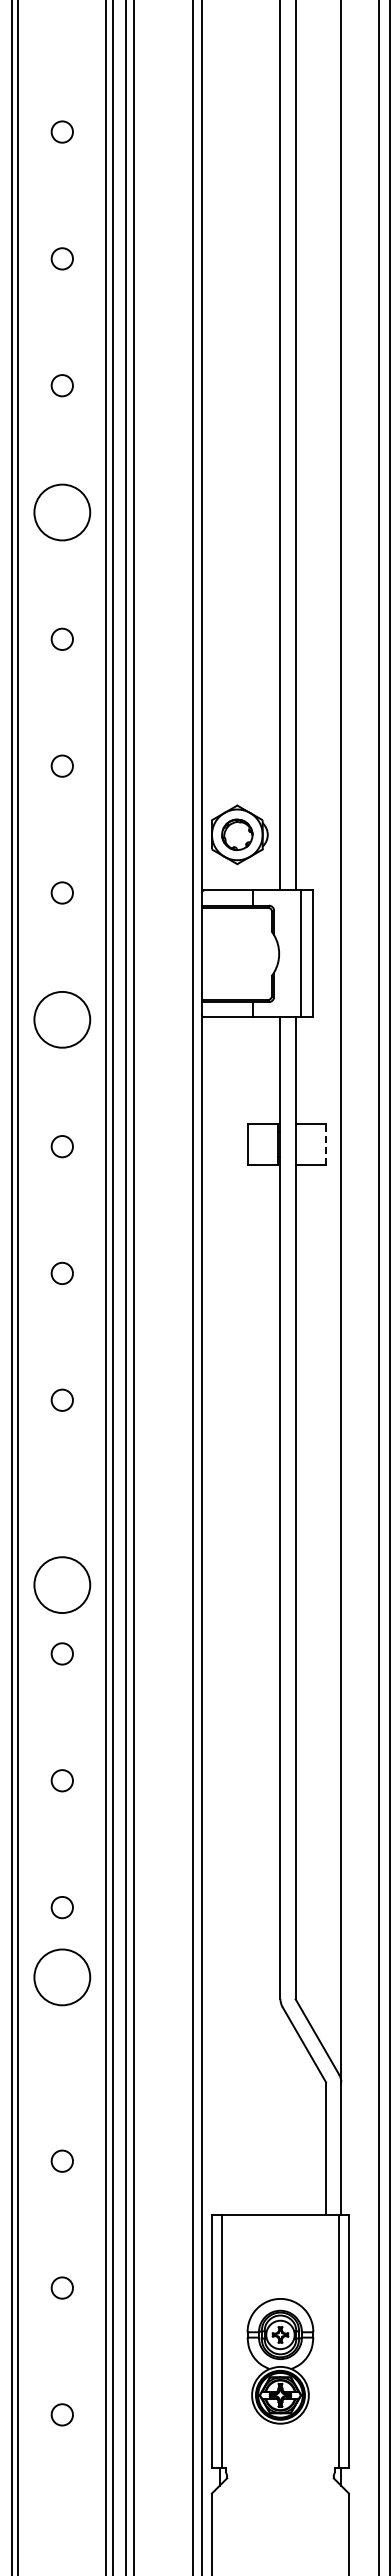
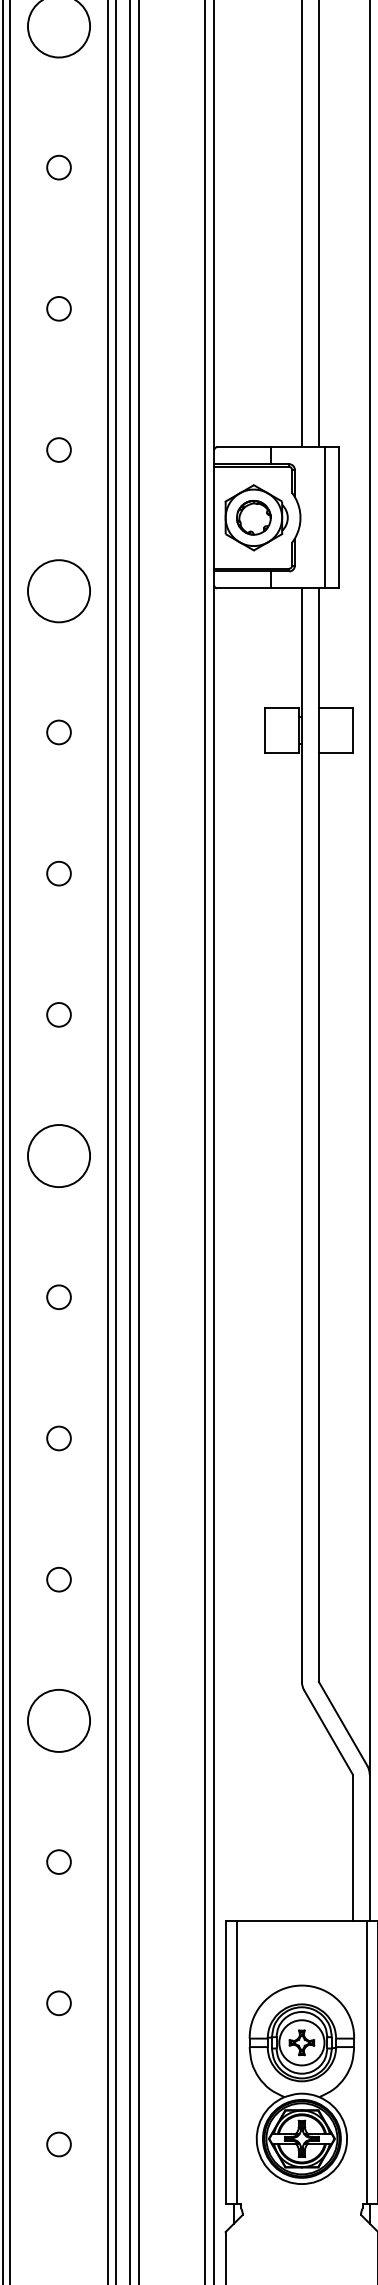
part: (239, 834) -> (256, 517), moved
line: (326, 1144) -> (353, 730), dashed -> solid
circle: (62, 1584) -> (59, 1155), moved
circle: (62, 1977) -> (59, 1721), moved
part: (280, 2361) -> (301, 2085), size x1.43

